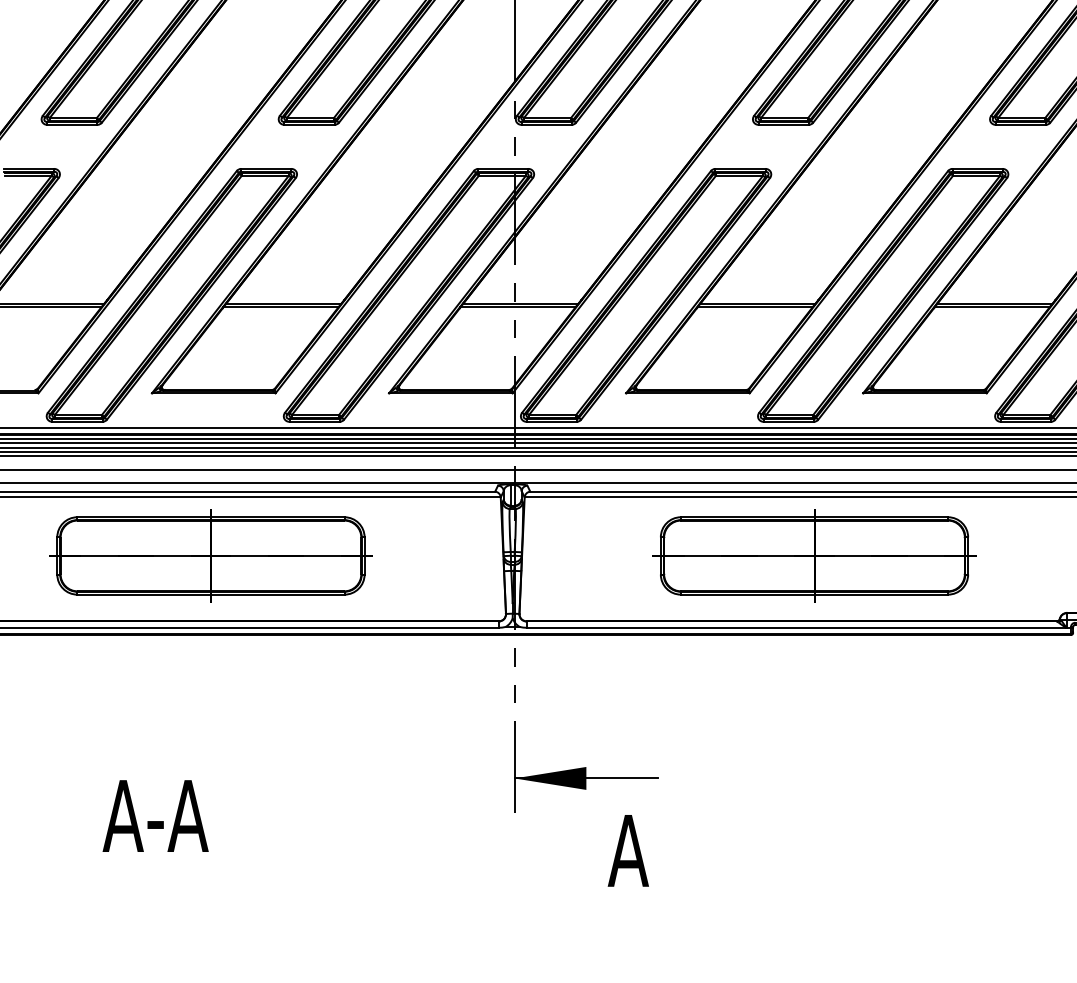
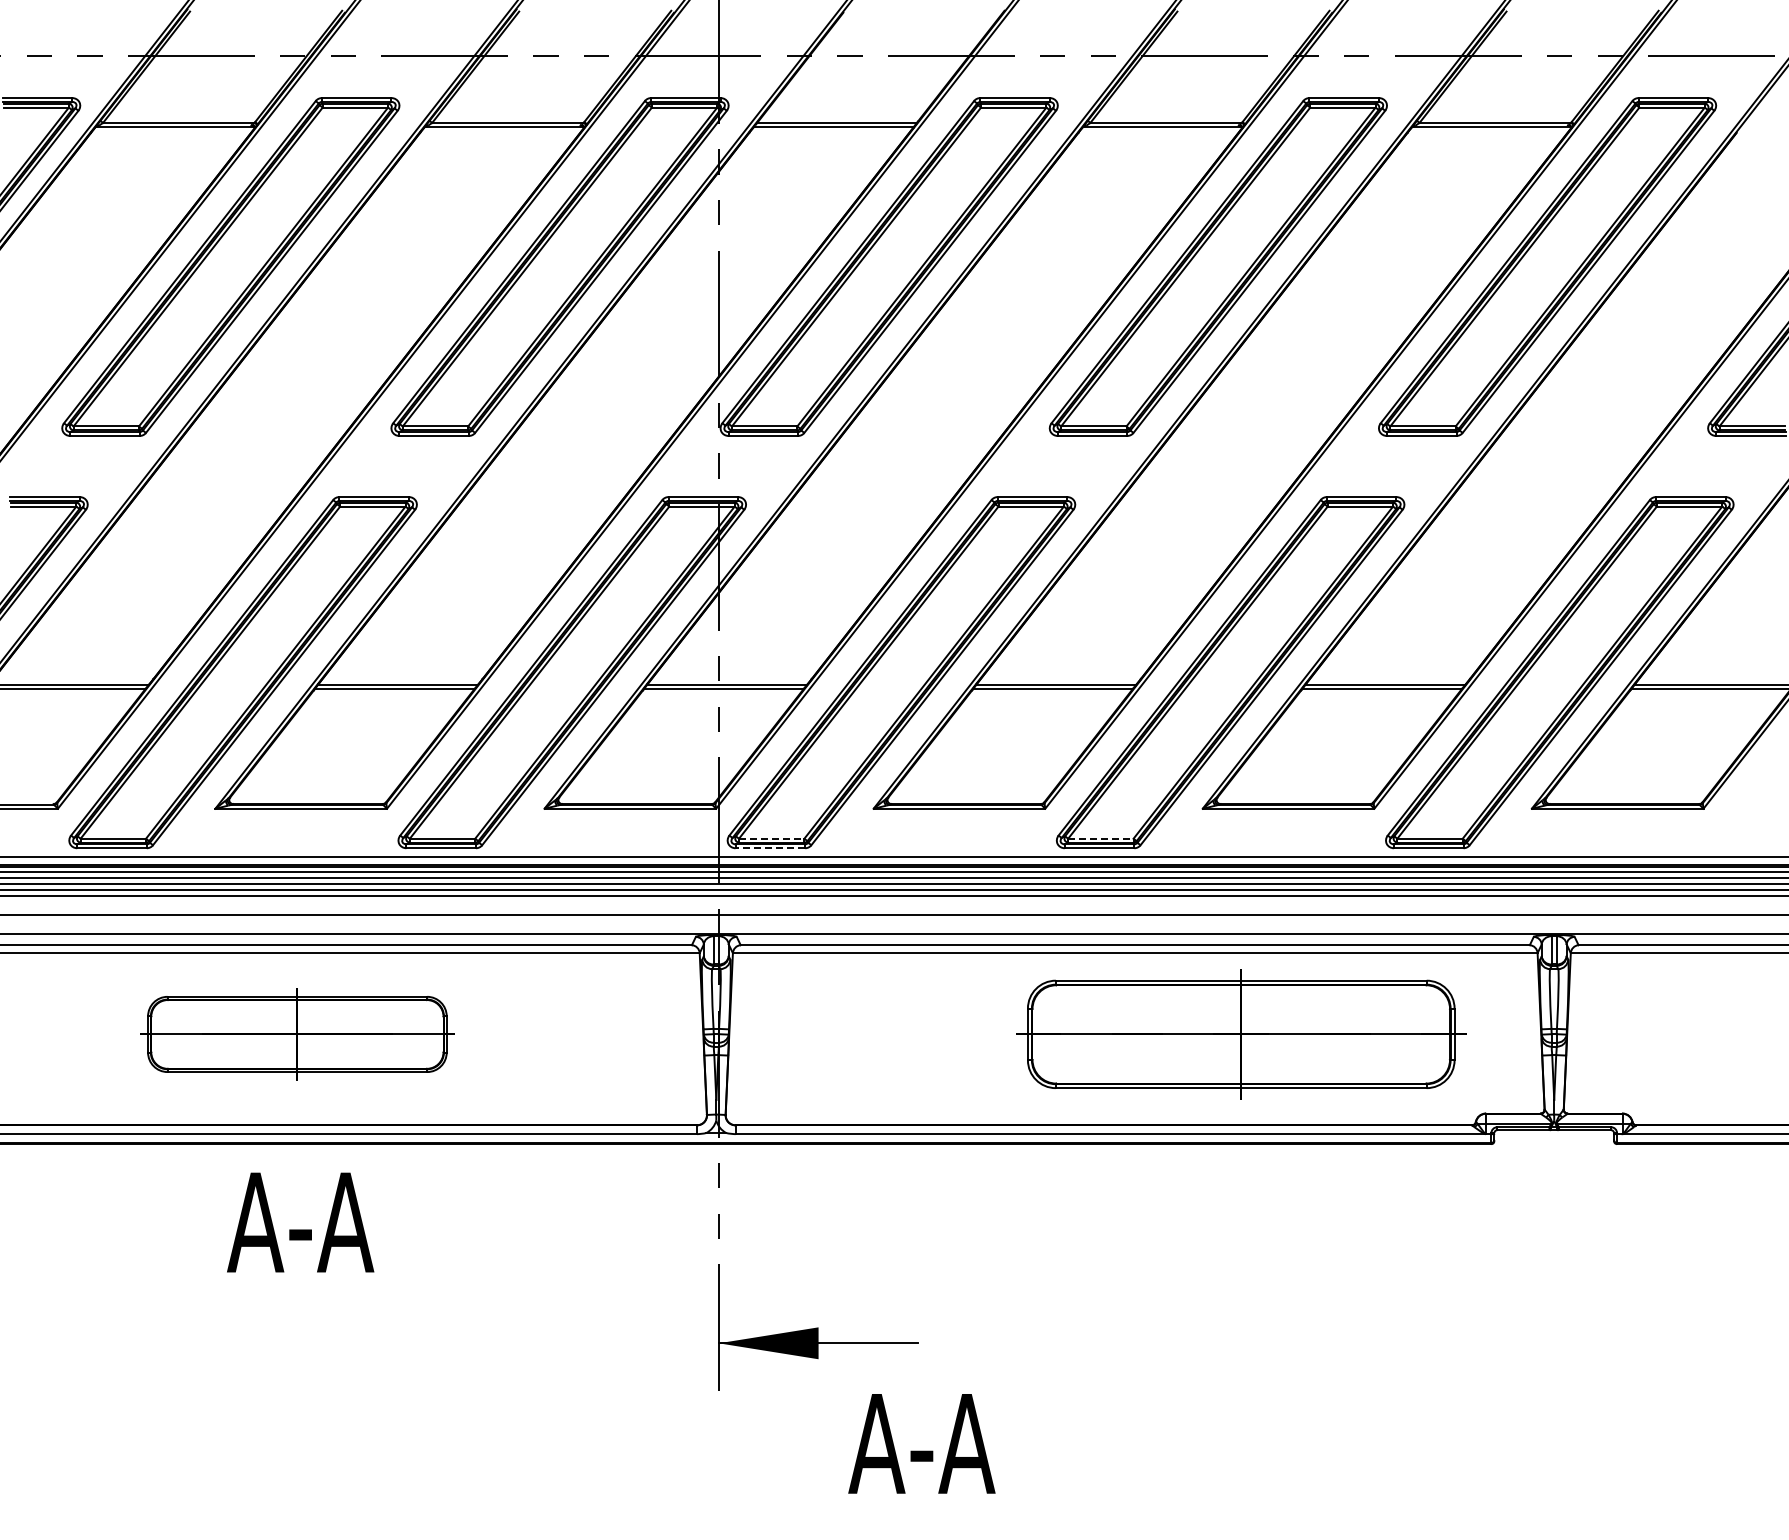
line: (552, 414) -> (771, 838), solid -> dashed
line: (789, 414) -> (1100, 838), solid -> dashed
line: (551, 422) -> (770, 848), solid -> dashed
part: (211, 556) -> (297, 1034), size x0.7
part: (814, 556) -> (1241, 1034), moved
text: (155, 816) -> (300, 1222), moved
text: (682, 850) -> (952, 1443), A -> A-A

